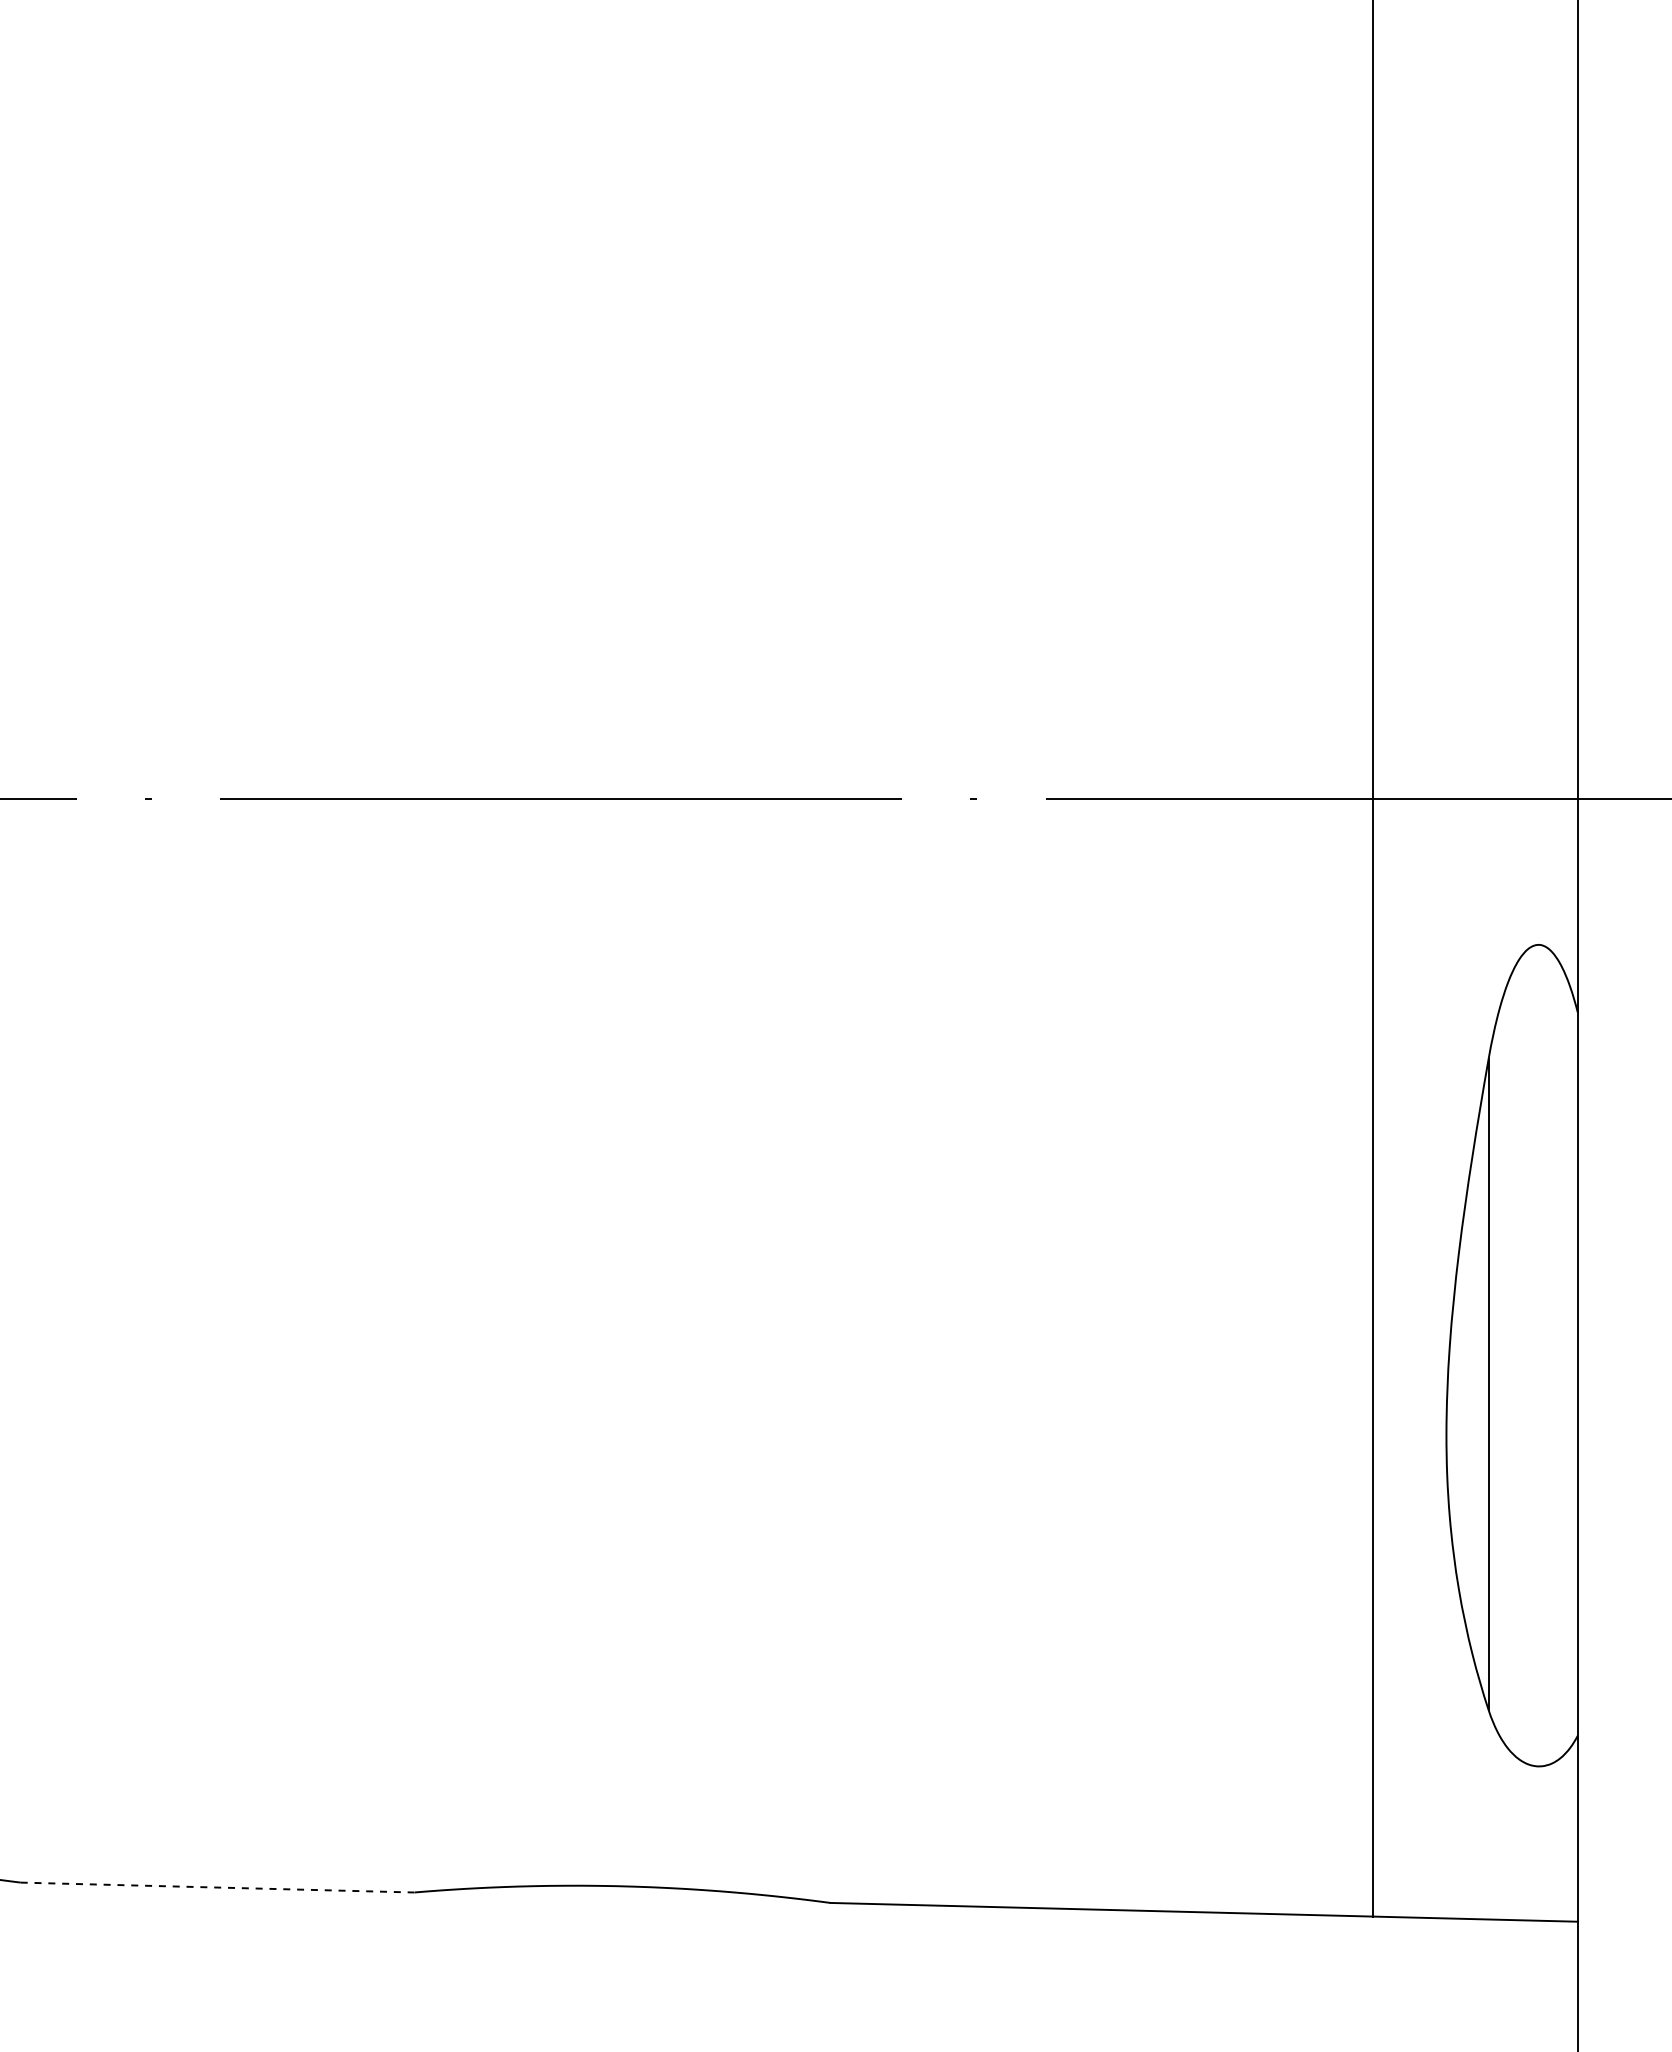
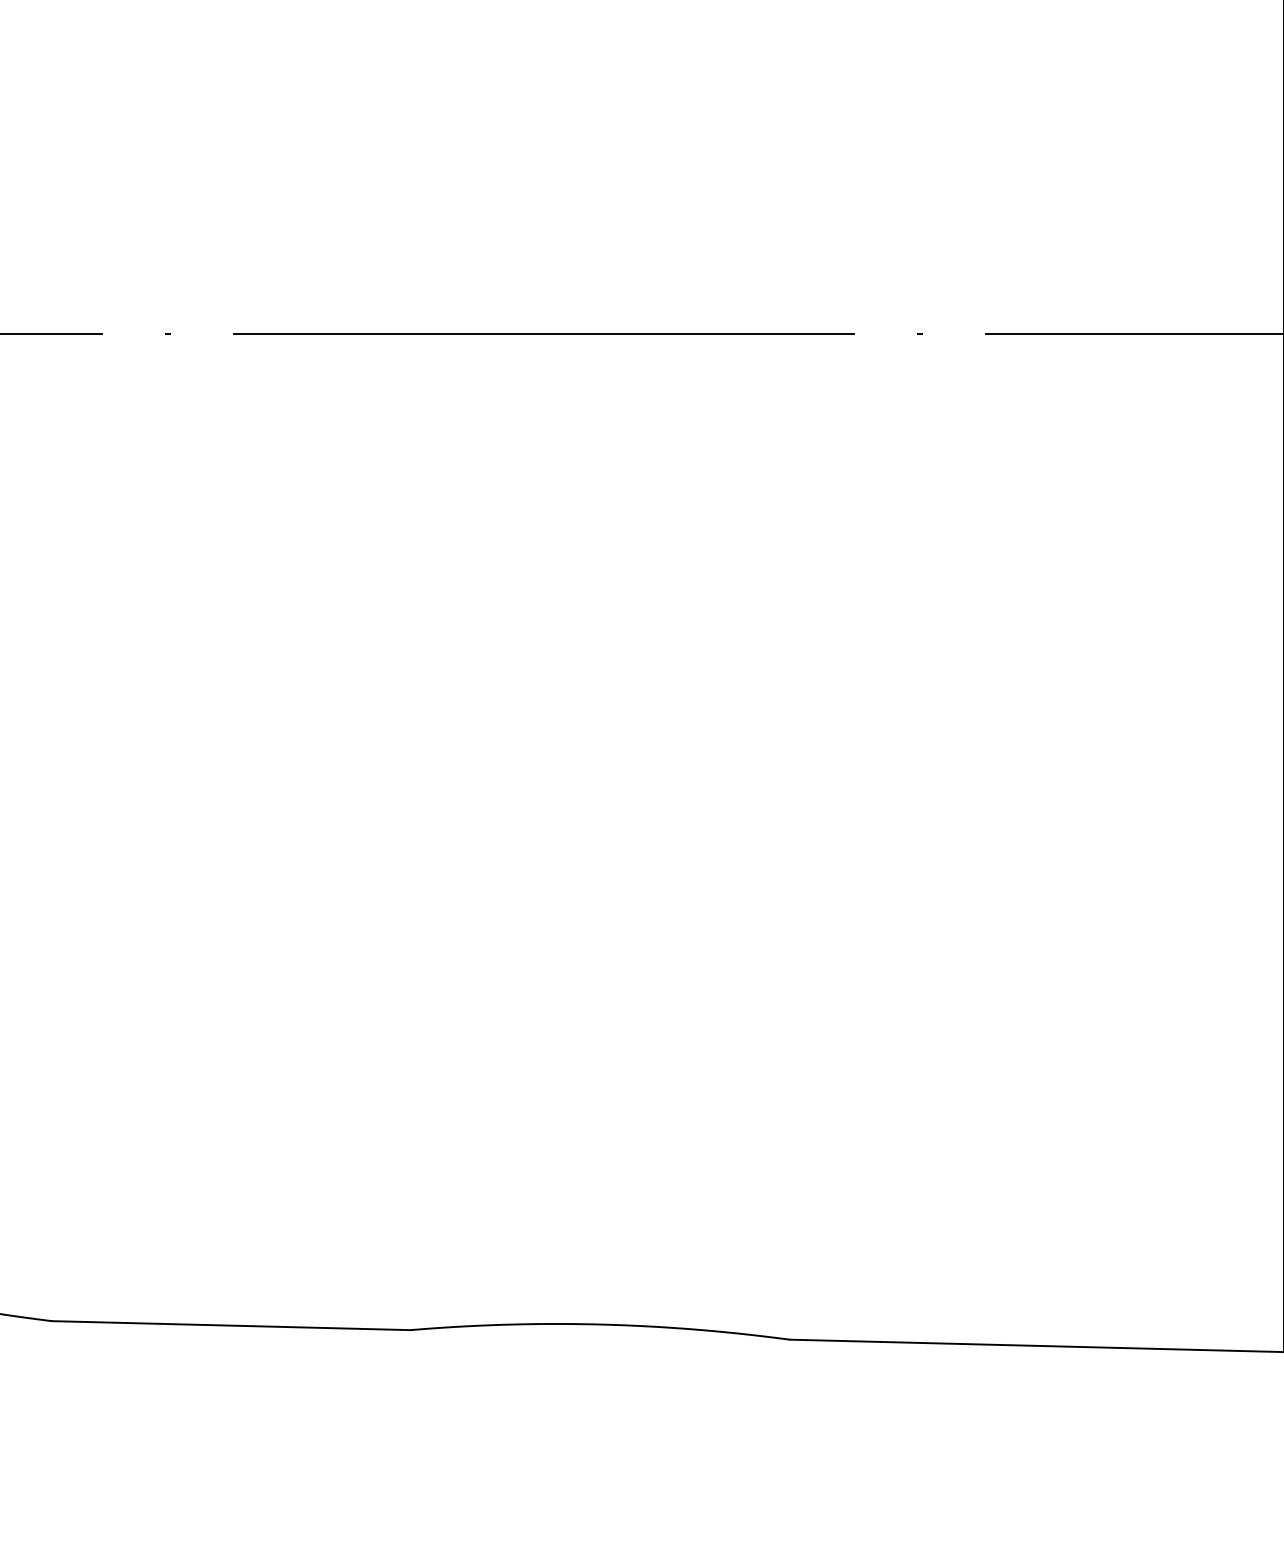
line: (218, 1887) -> (232, 1325), dashed -> solid

